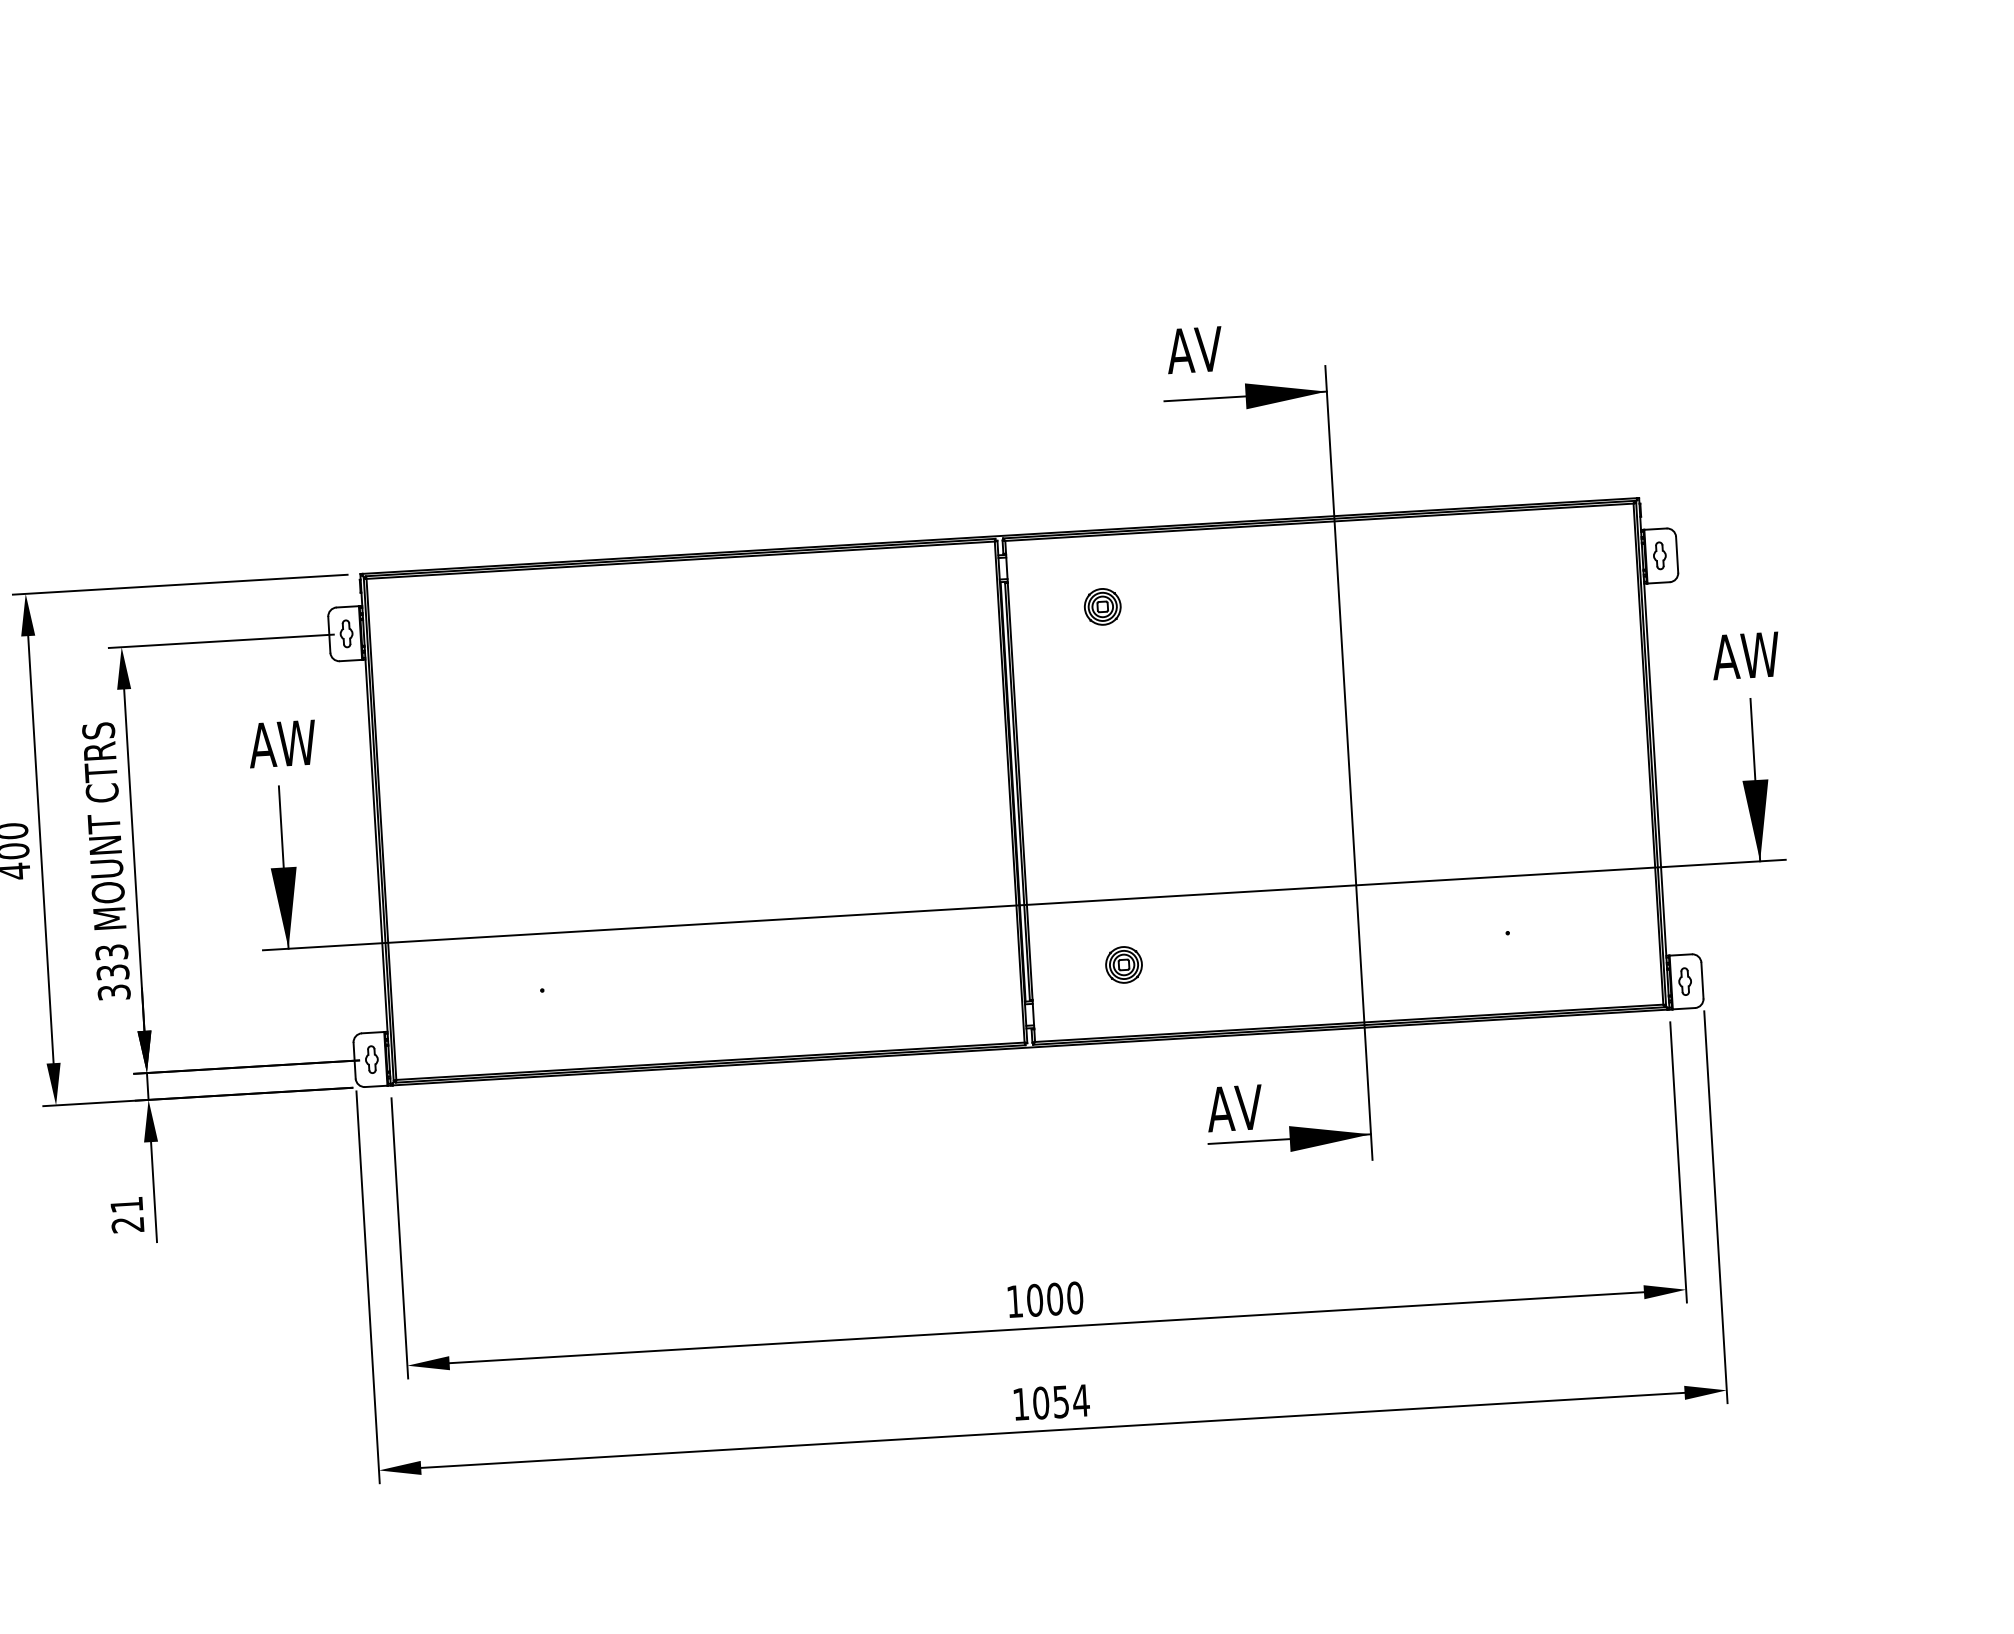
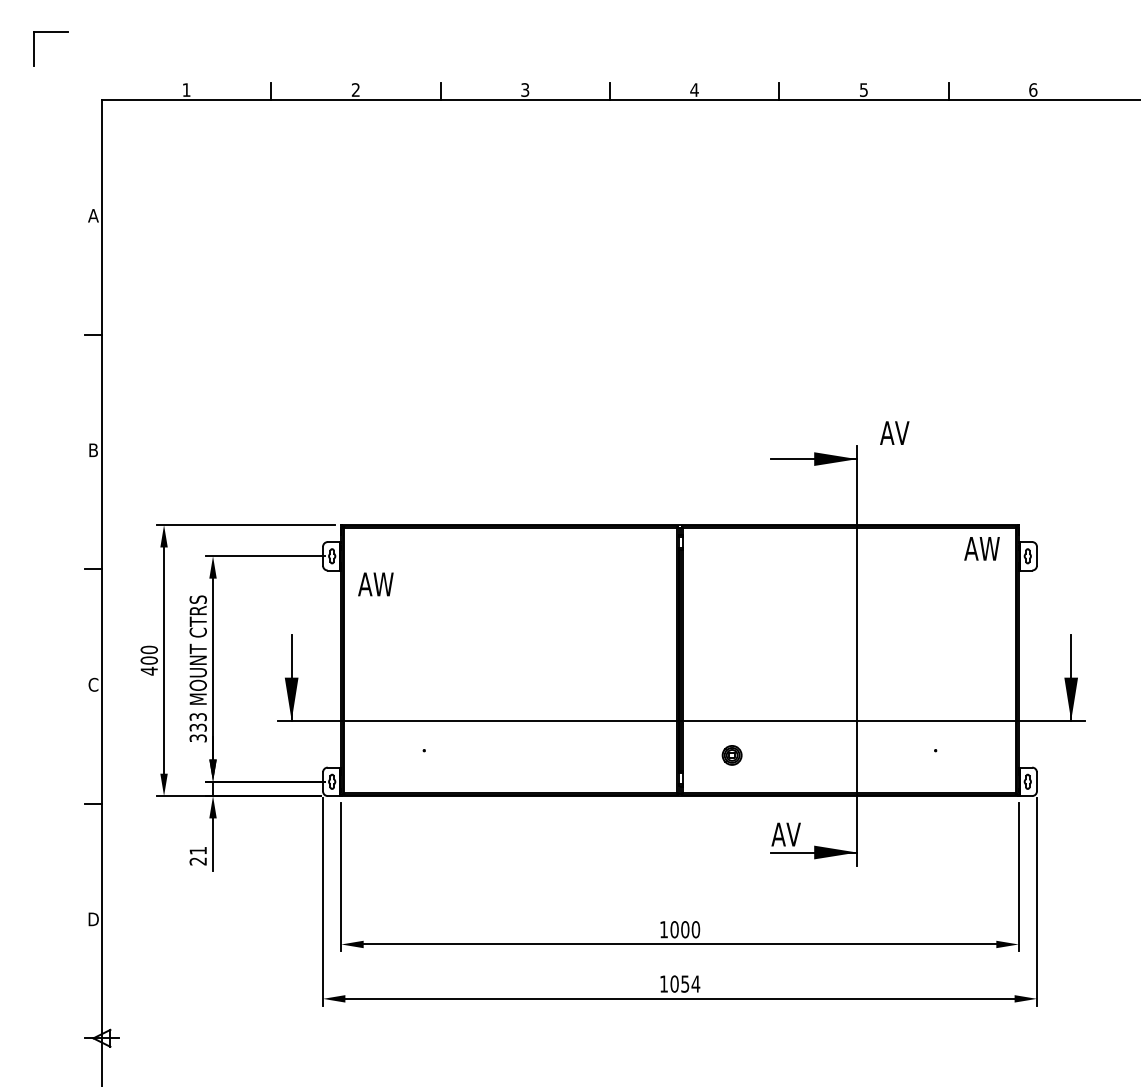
text: (1194, 348) -> (894, 432), moved
part: (1101, 606) -> (731, 565), removed
text: (1744, 655) -> (981, 548), moved
text: (281, 744) -> (375, 584), moved

